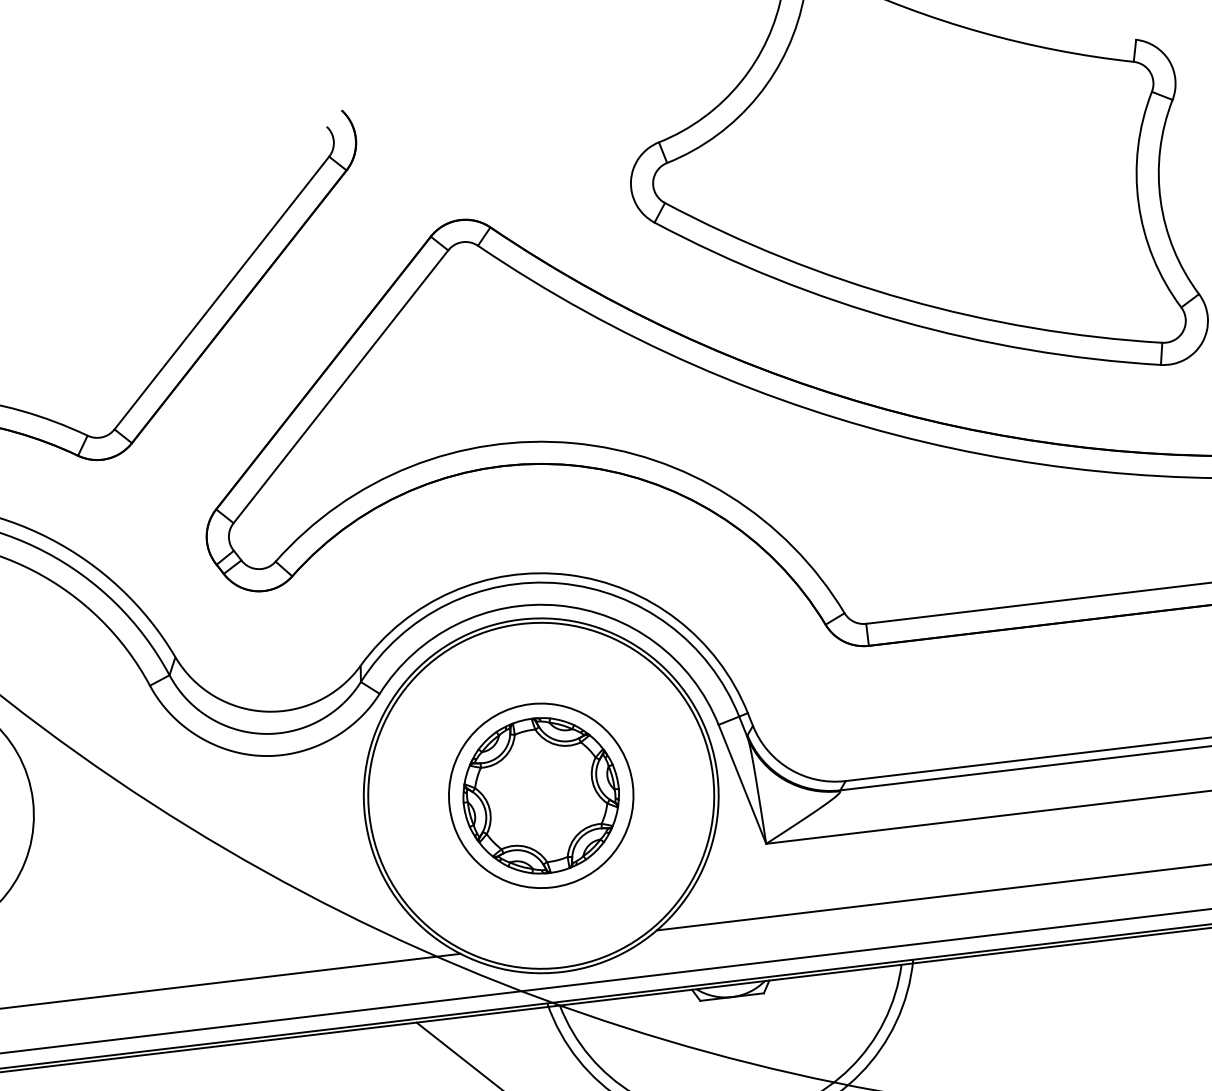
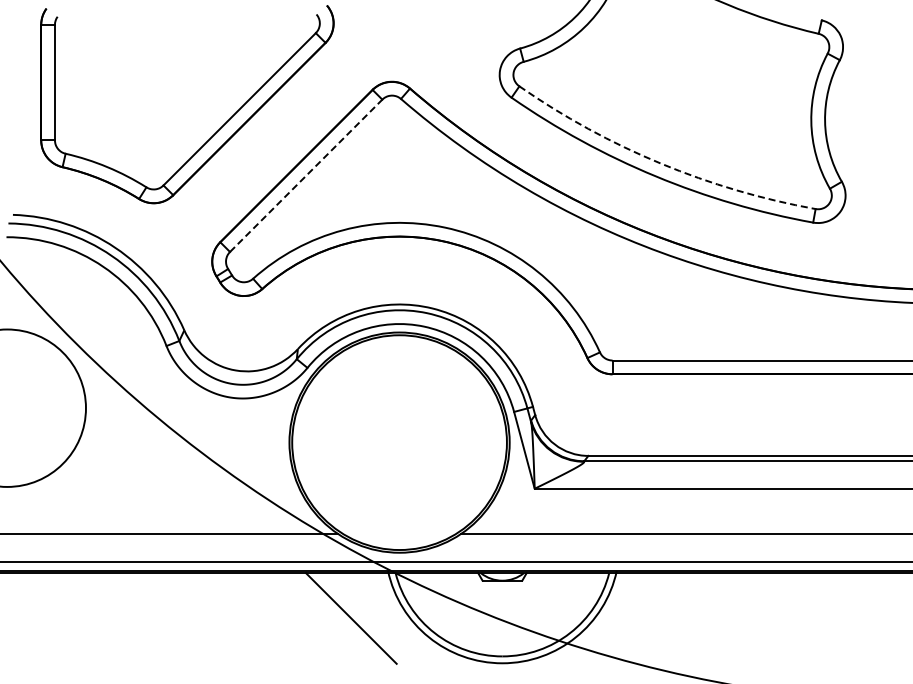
arc: (905, 299) -> (660, 163), solid -> dashed
line: (341, 386) -> (306, 175), solid -> dashed
part: (541, 795) -> (399, 442), removed

